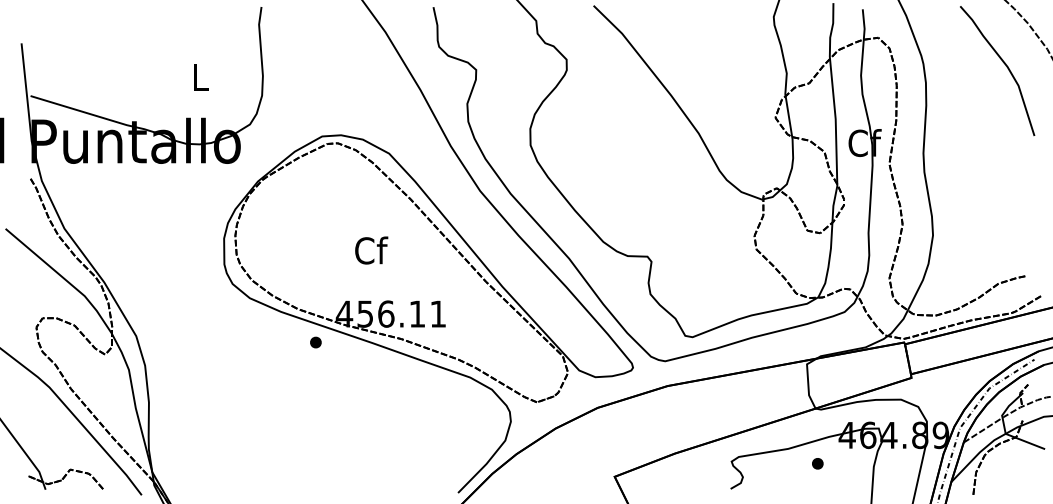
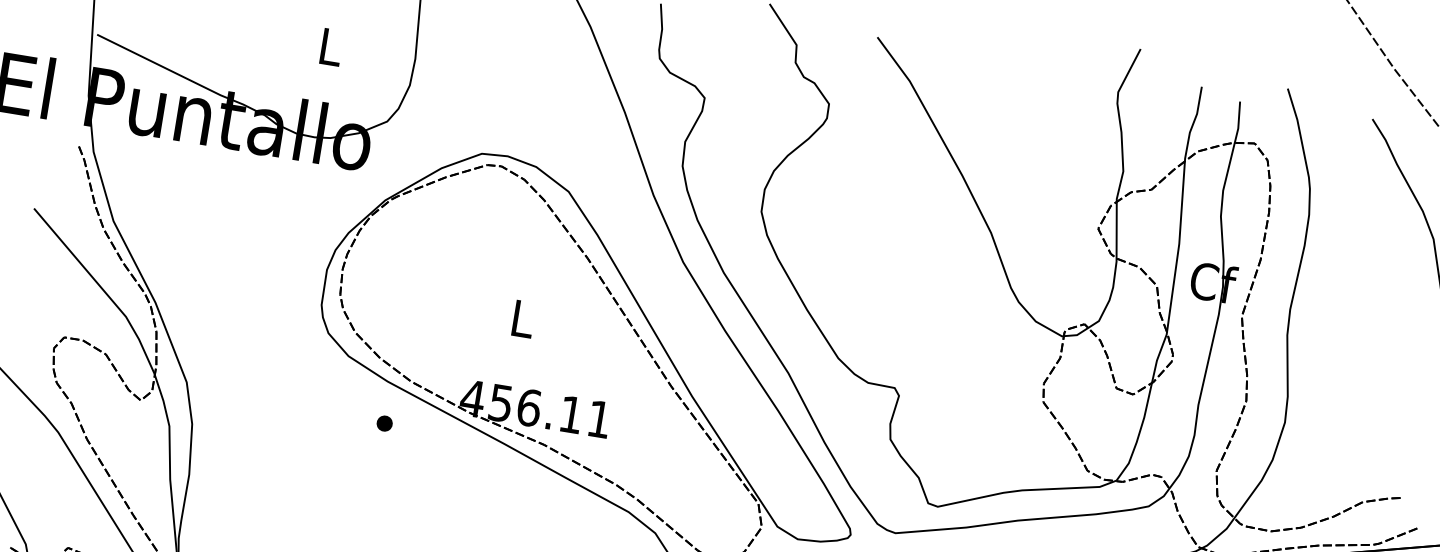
text: (371, 250) -> (523, 318), Cf -> L
part: (315, 342) -> (384, 423), moved

